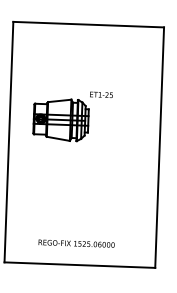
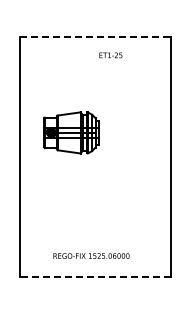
line: (88, 24) -> (95, 36), solid -> dashed
text: (101, 94) -> (110, 55), moved
line: (79, 265) -> (95, 277), solid -> dashed

